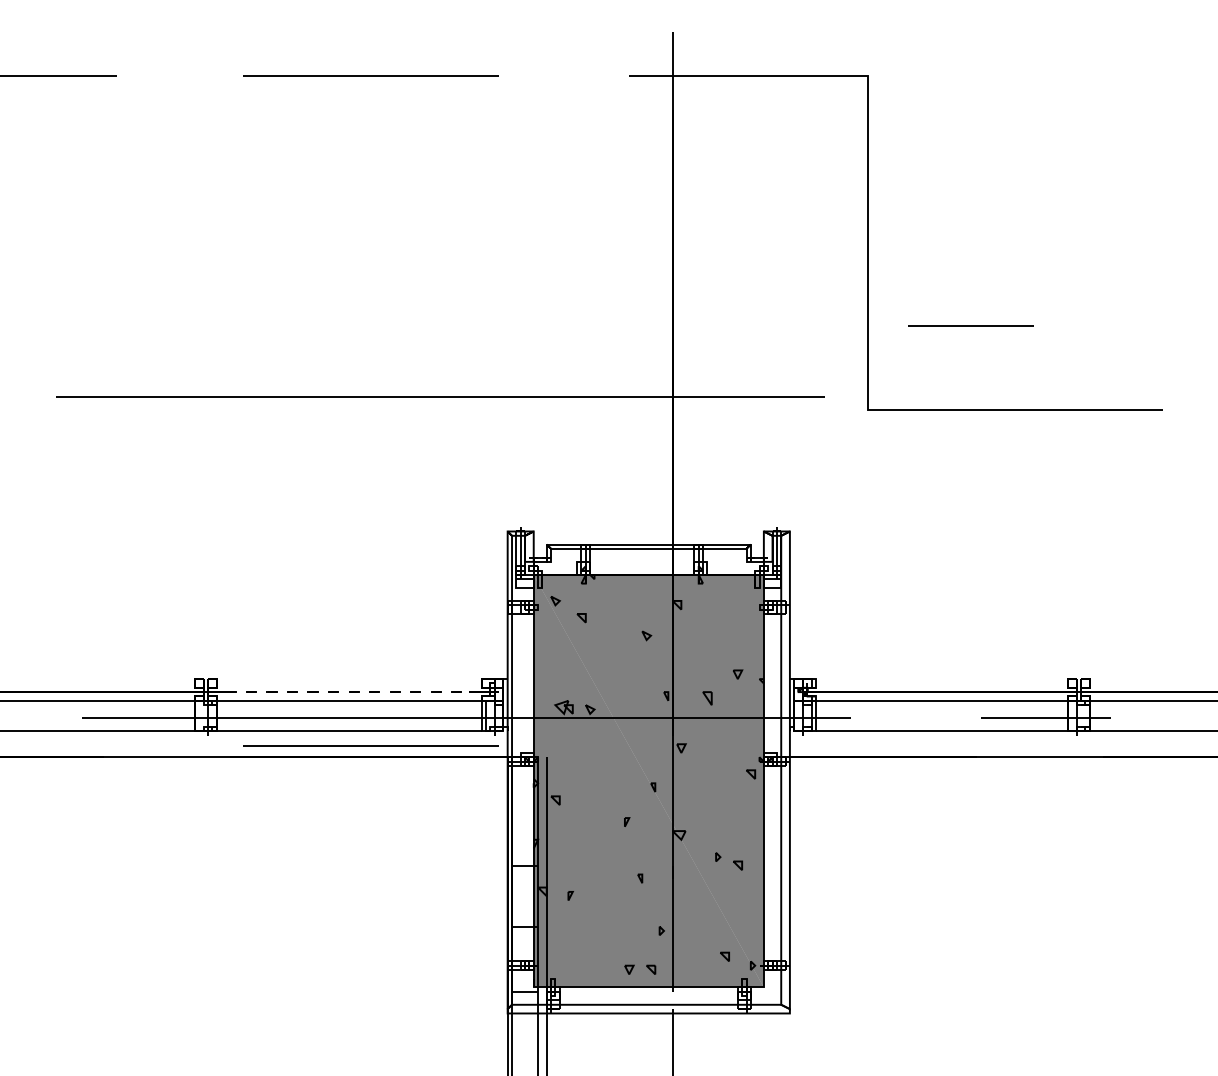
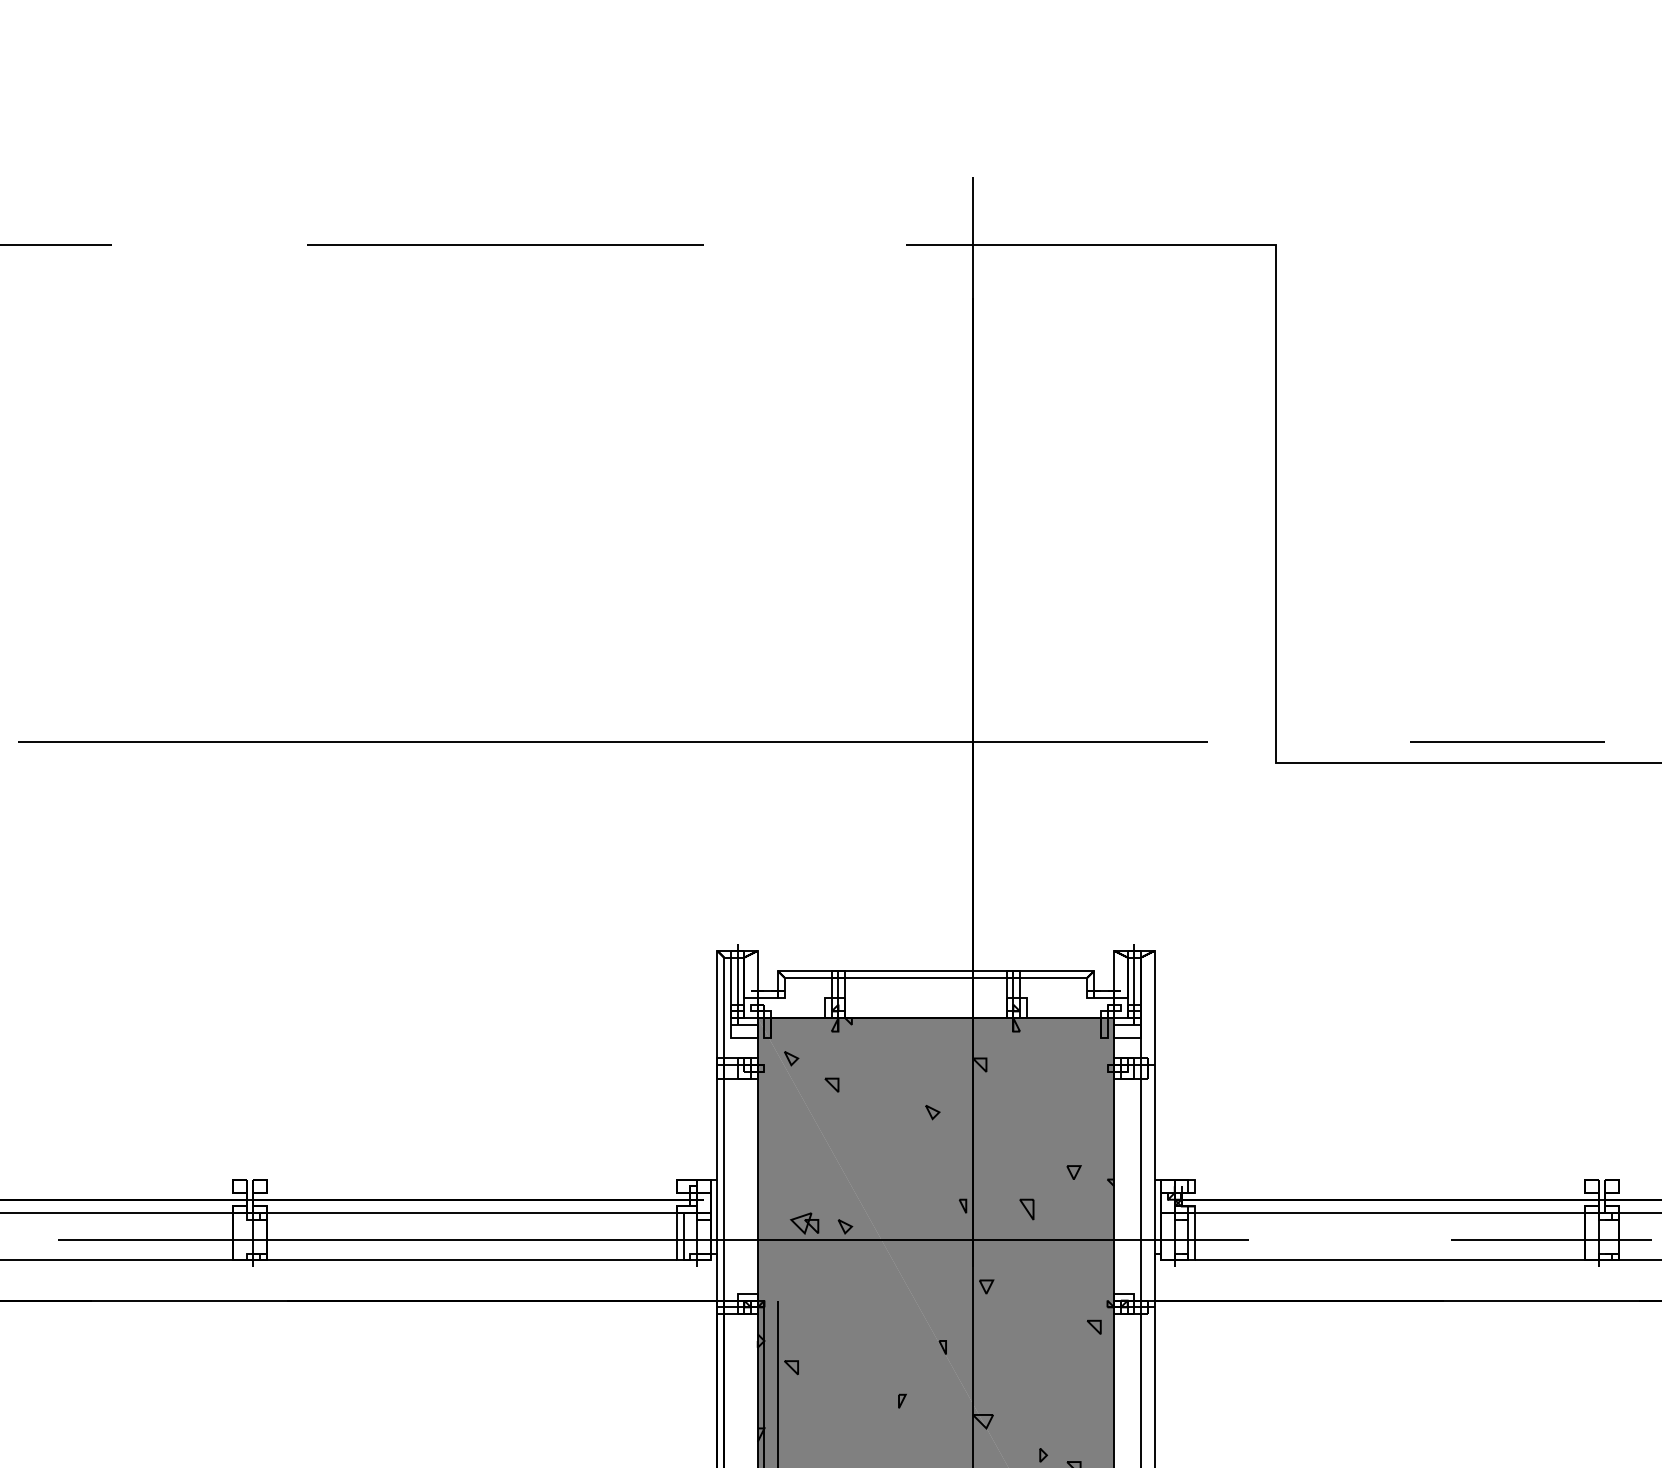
line: (970, 325) -> (1507, 741), moved
line: (477, 692) -> (670, 1200), dashed -> solid
line: (370, 745) -> (504, 1282), removed

